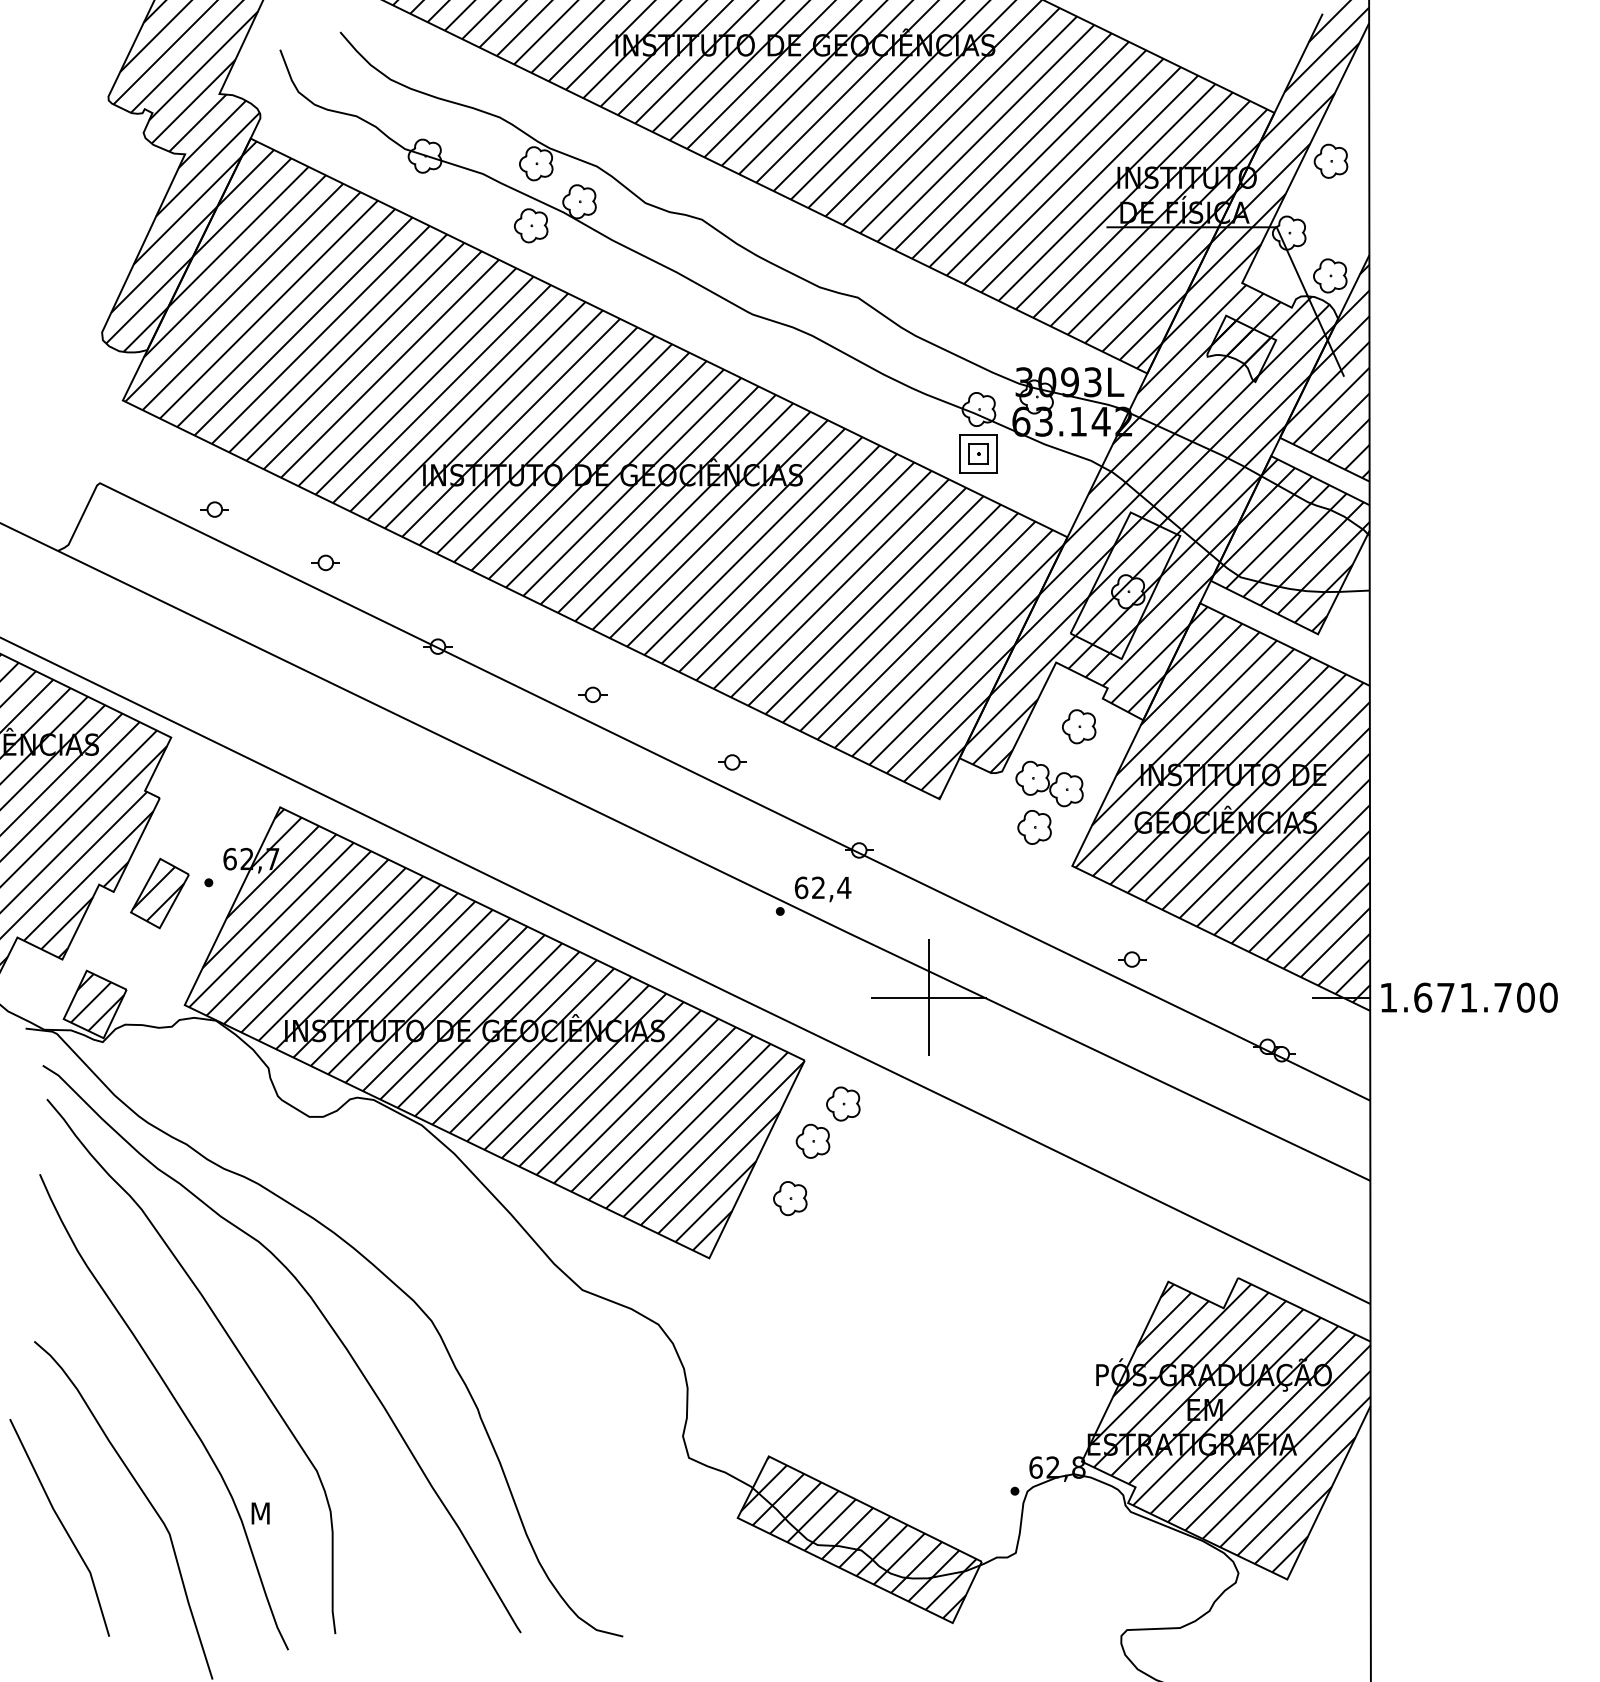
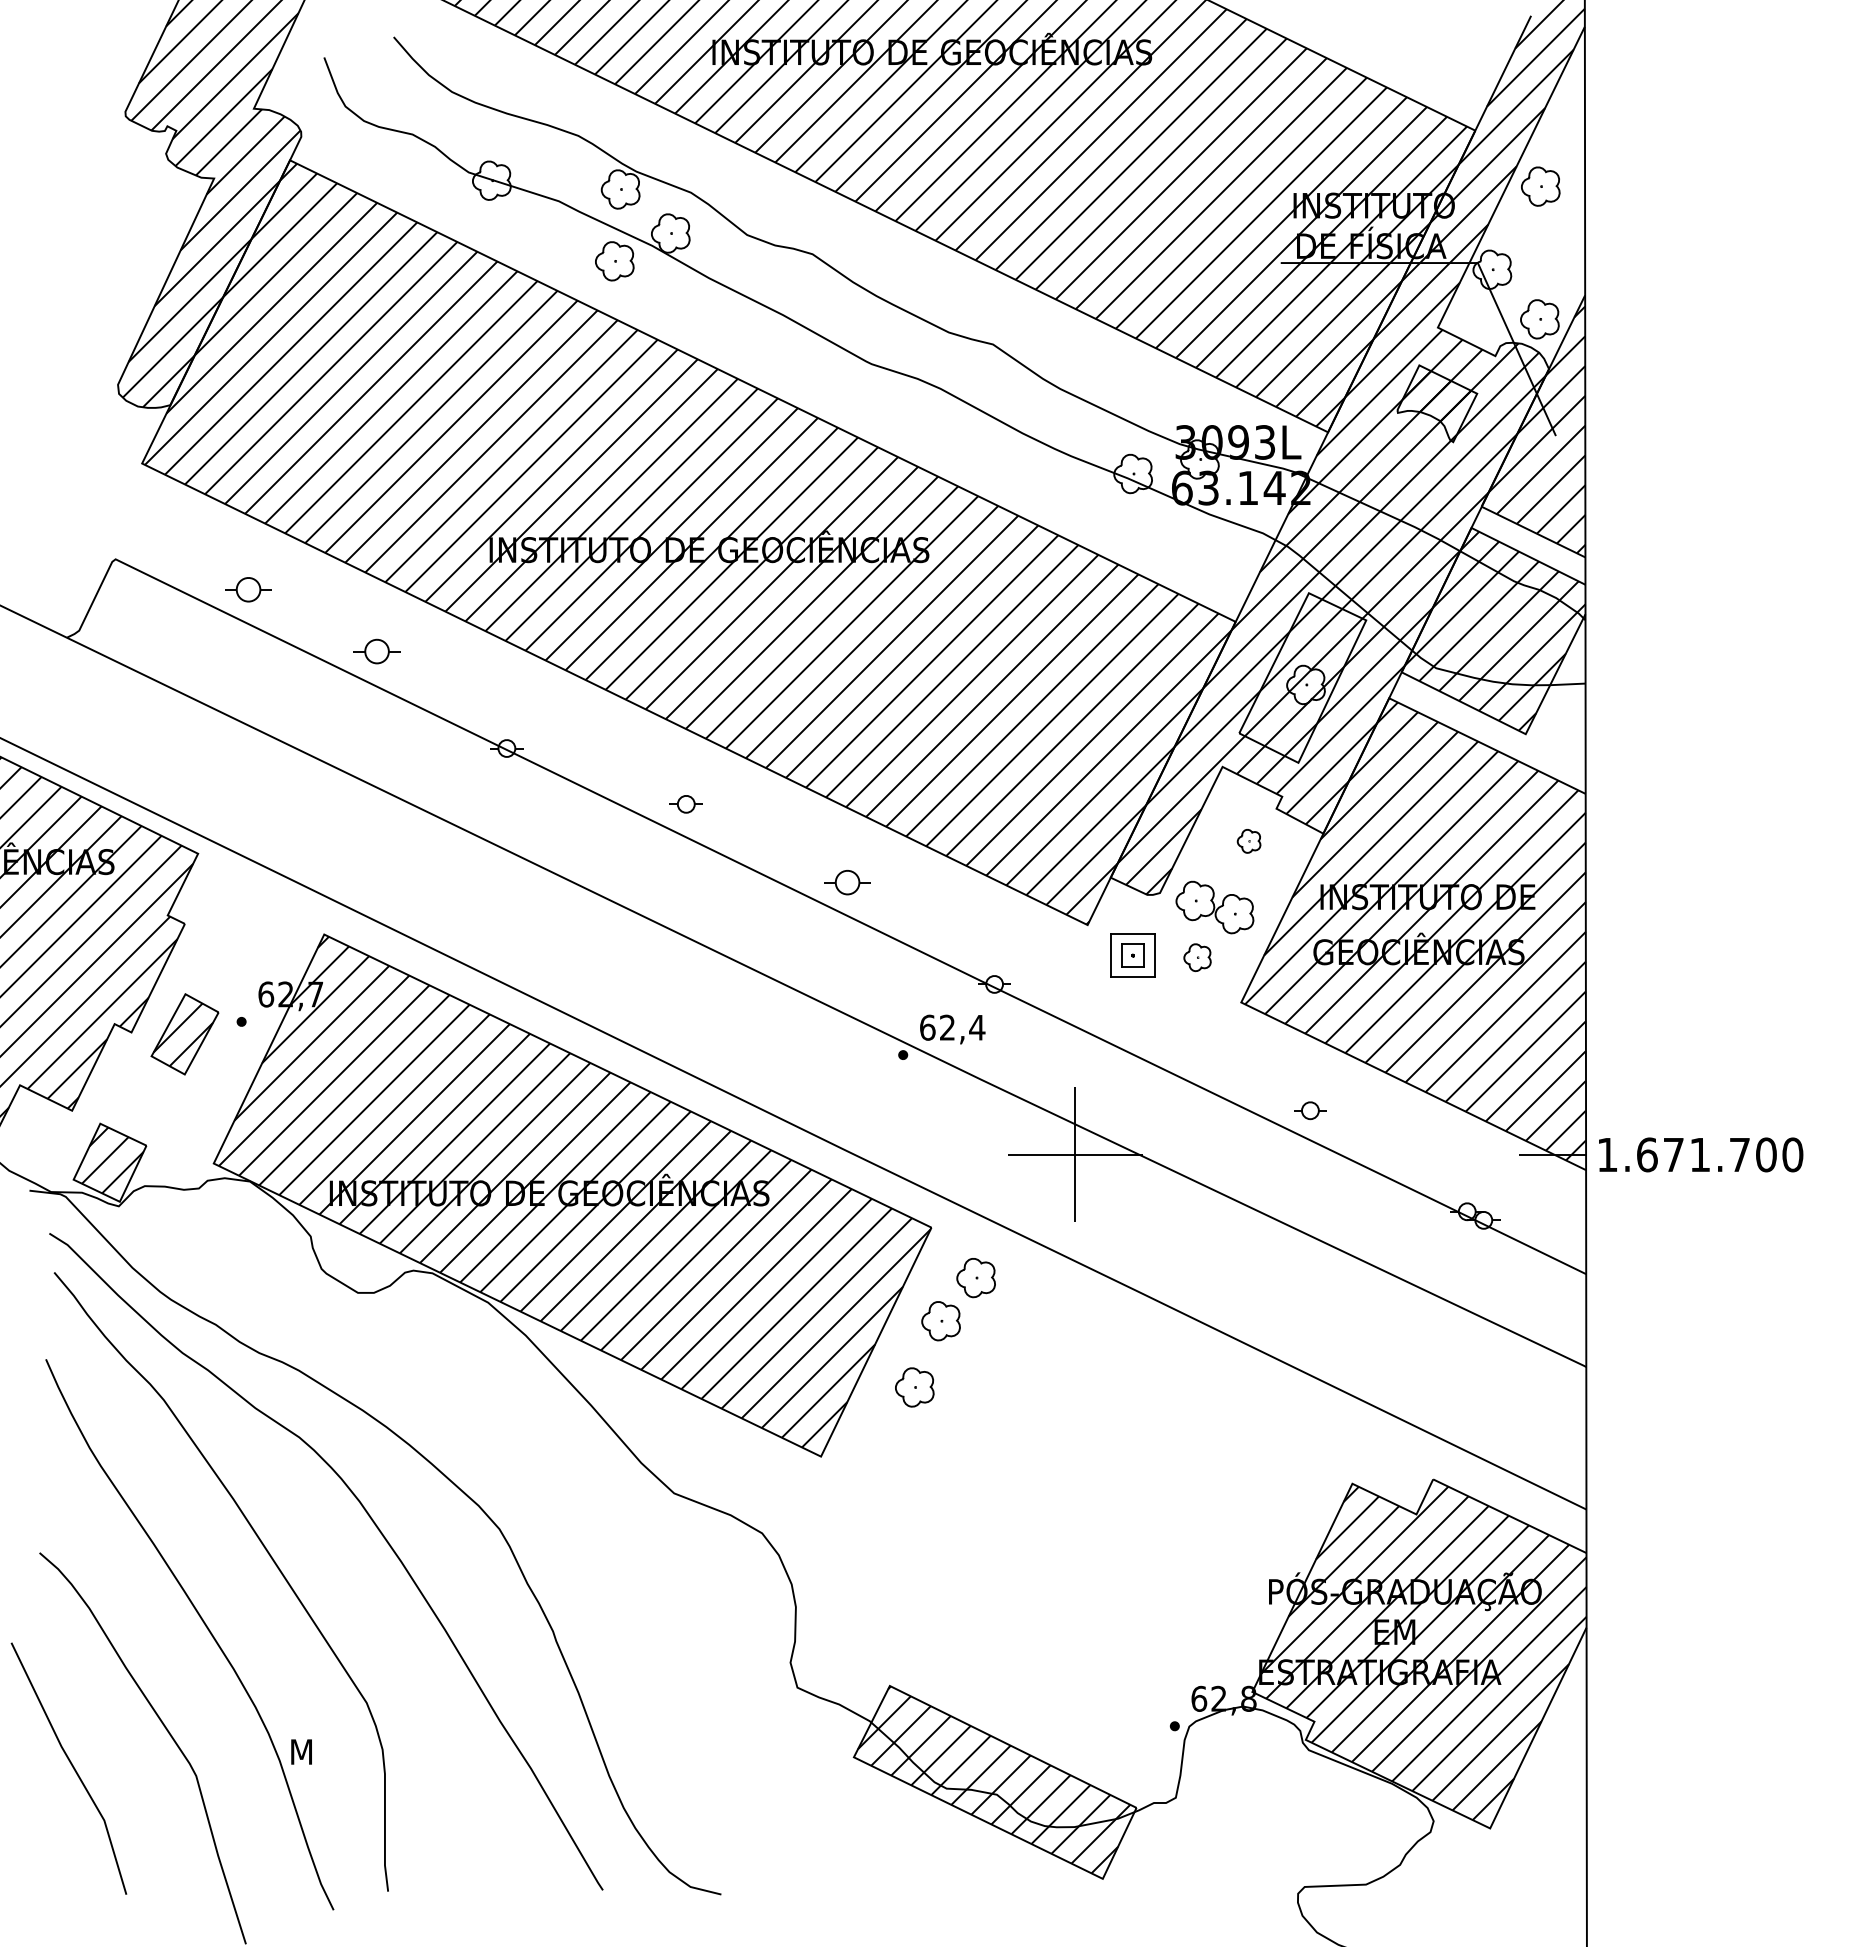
part: (978, 454) -> (1132, 955), moved
part: (214, 509) -> (248, 589), size x1.4
part: (325, 562) -> (376, 651), size x1.4
part: (1078, 726) -> (1248, 841), size x0.6
part: (732, 762) -> (847, 882), size x1.4
part: (1034, 827) -> (1197, 957), size x0.7

